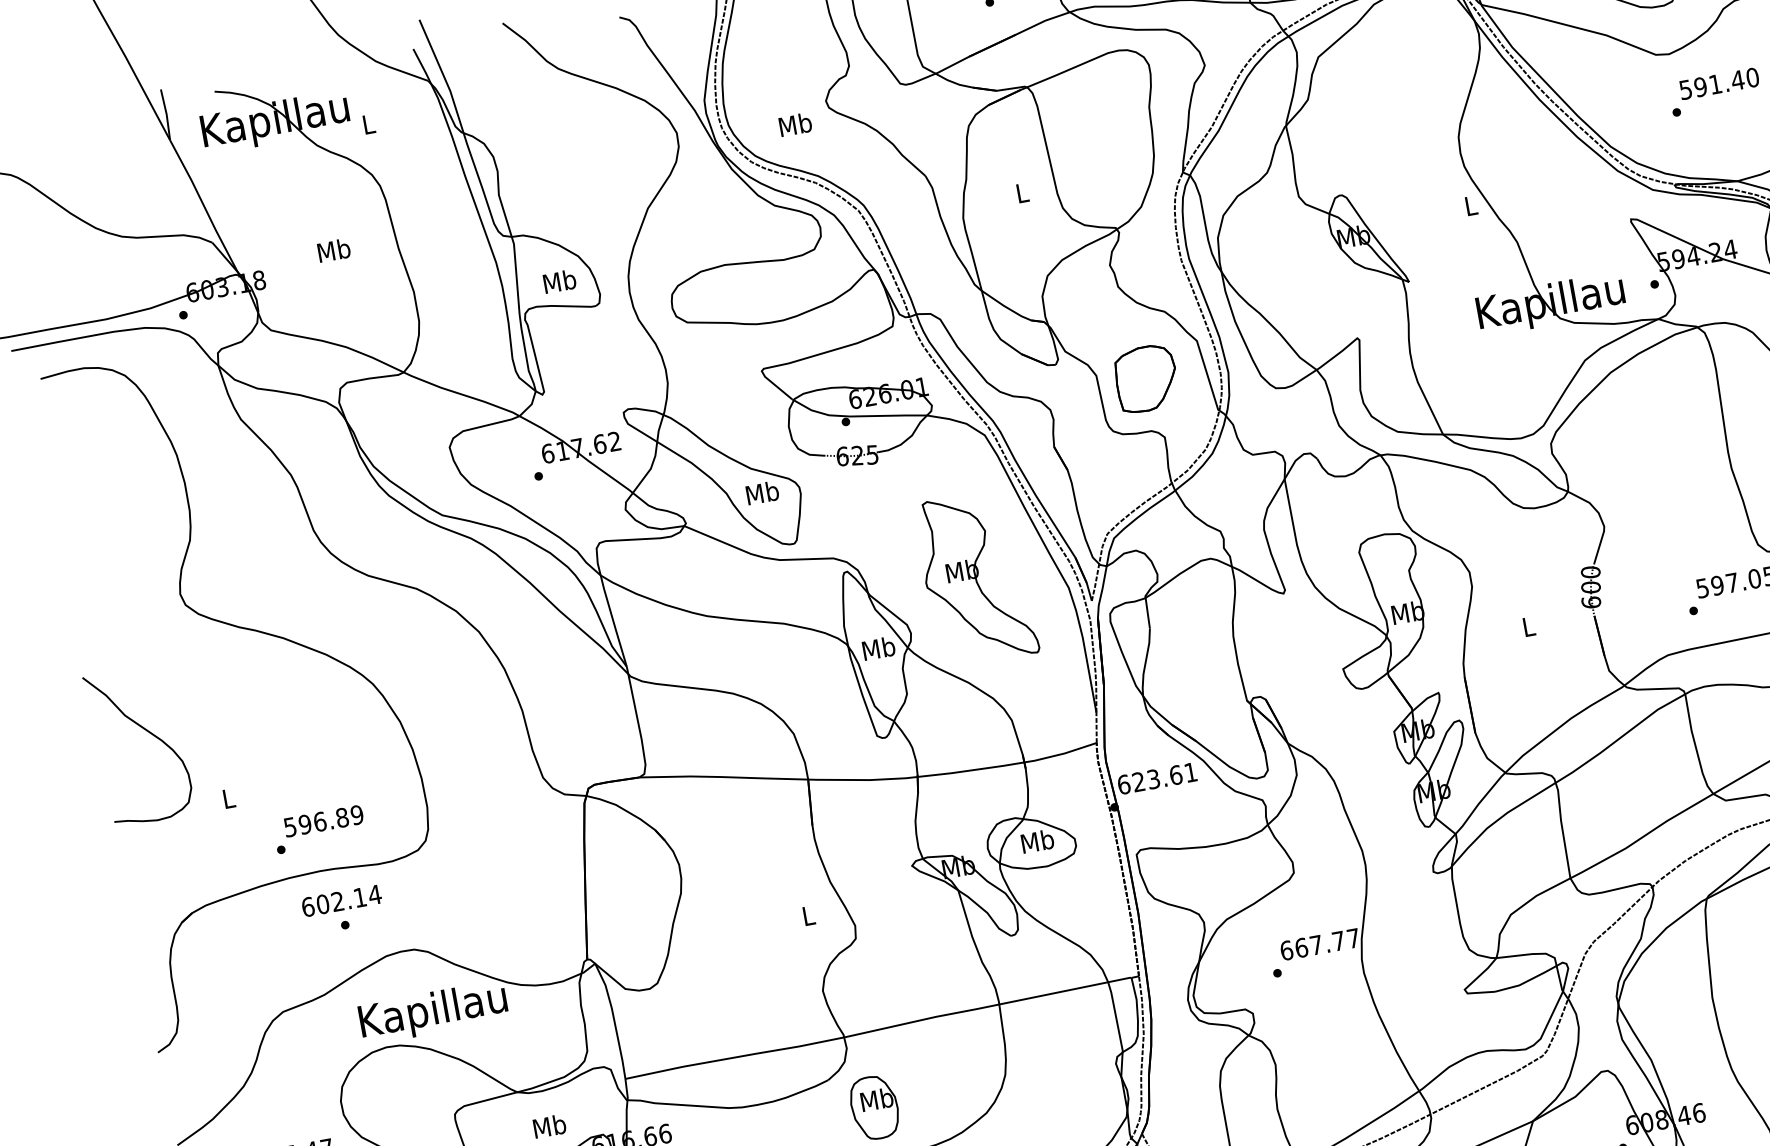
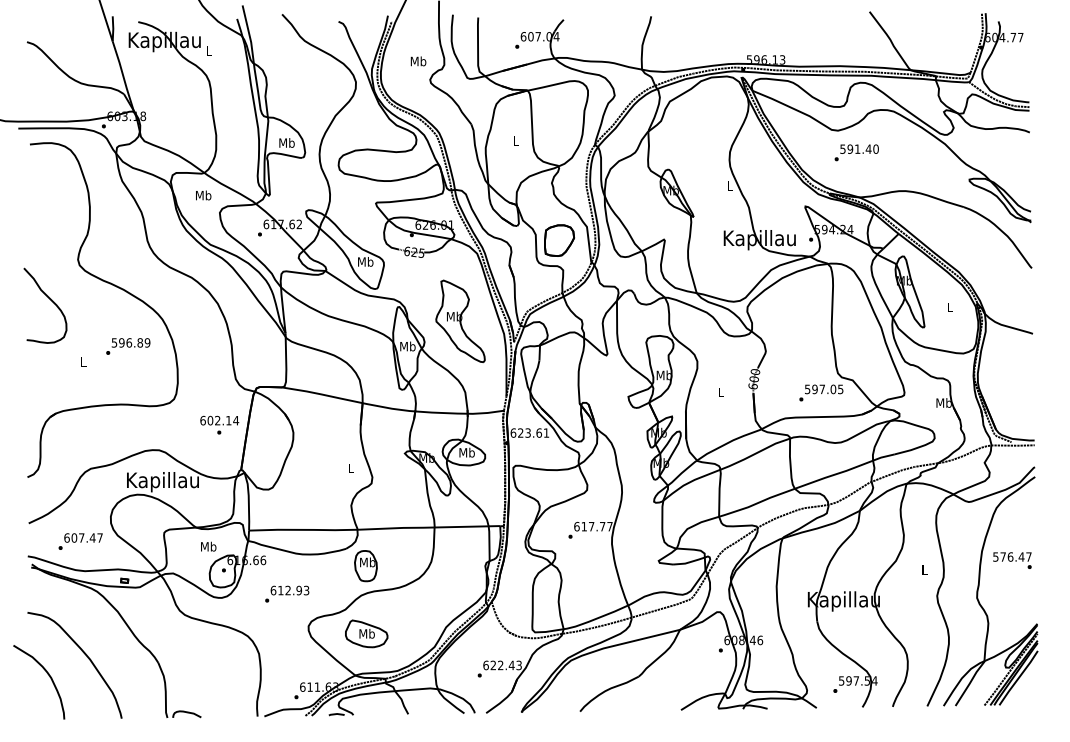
text: (795, 124) -> (418, 61), moved
text: (333, 250) -> (203, 195), moved
curve: (147, 733) -> (50, 300), moved
text: (319, 829) -> (128, 346), moved
text: (342, 908) -> (219, 424), moved
text: (1301, 947) -> (584, 526), 667.77 -> 617.77

